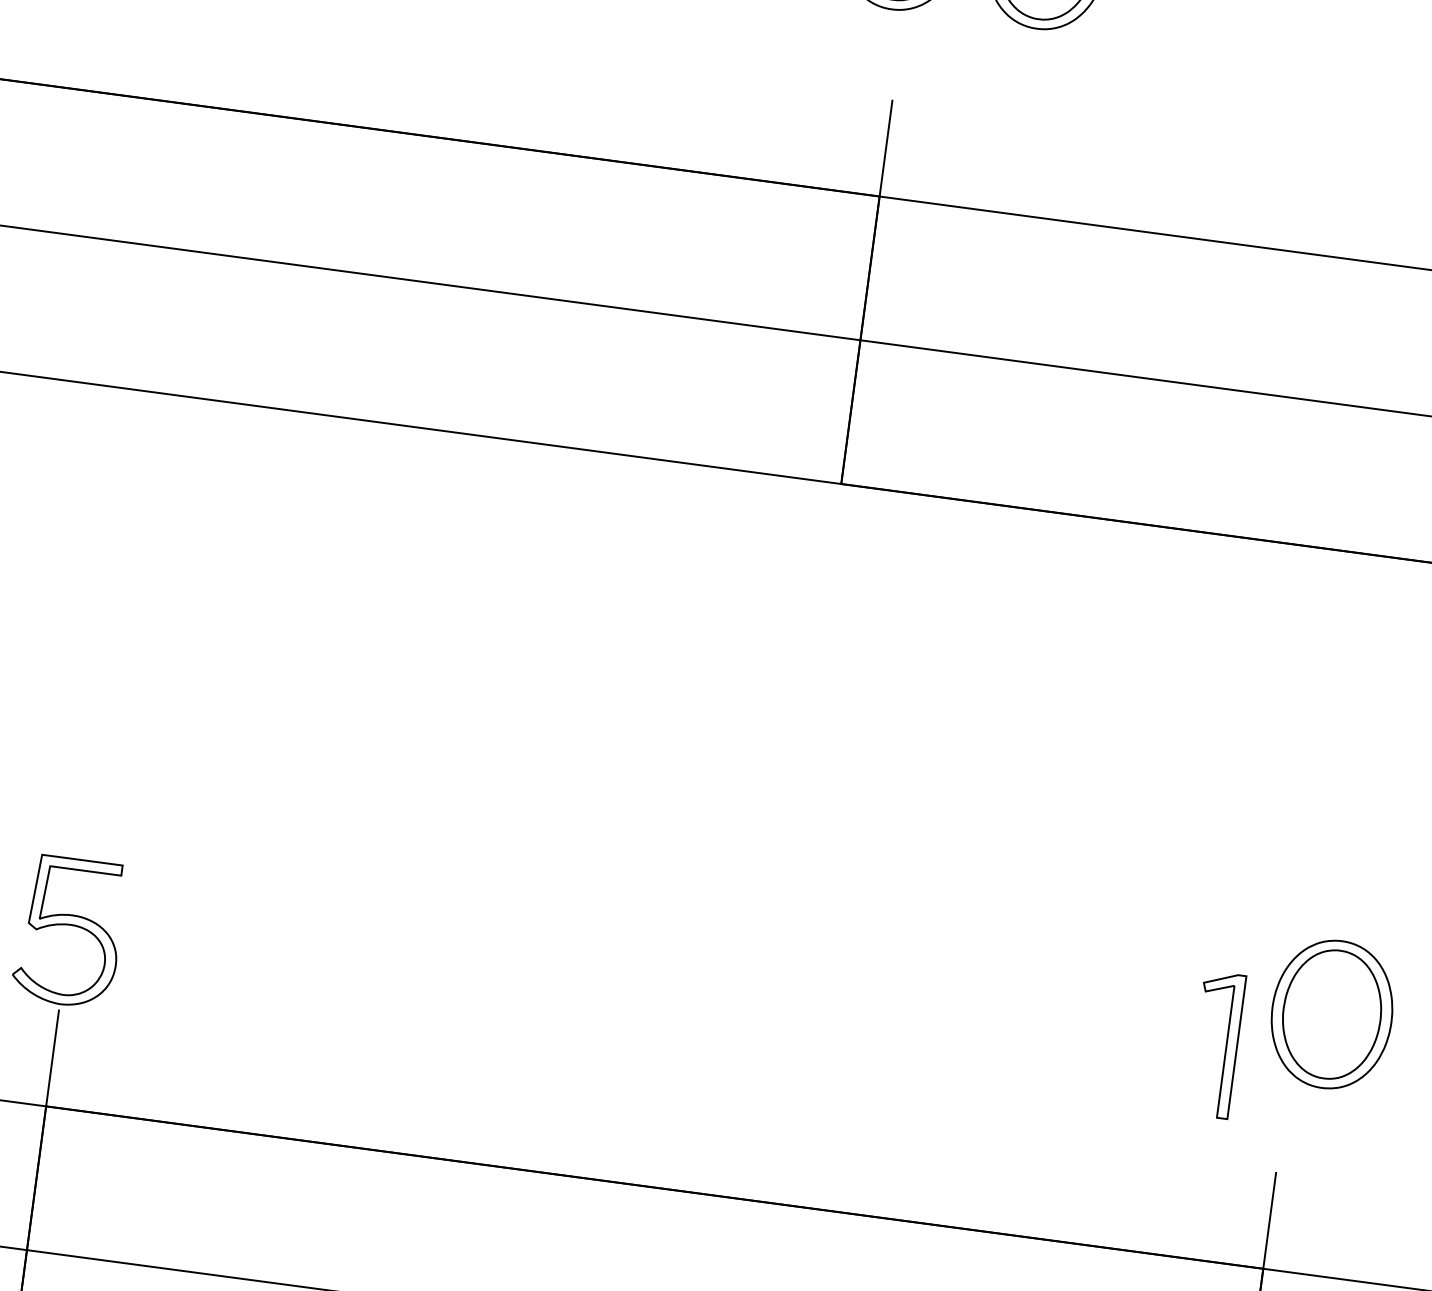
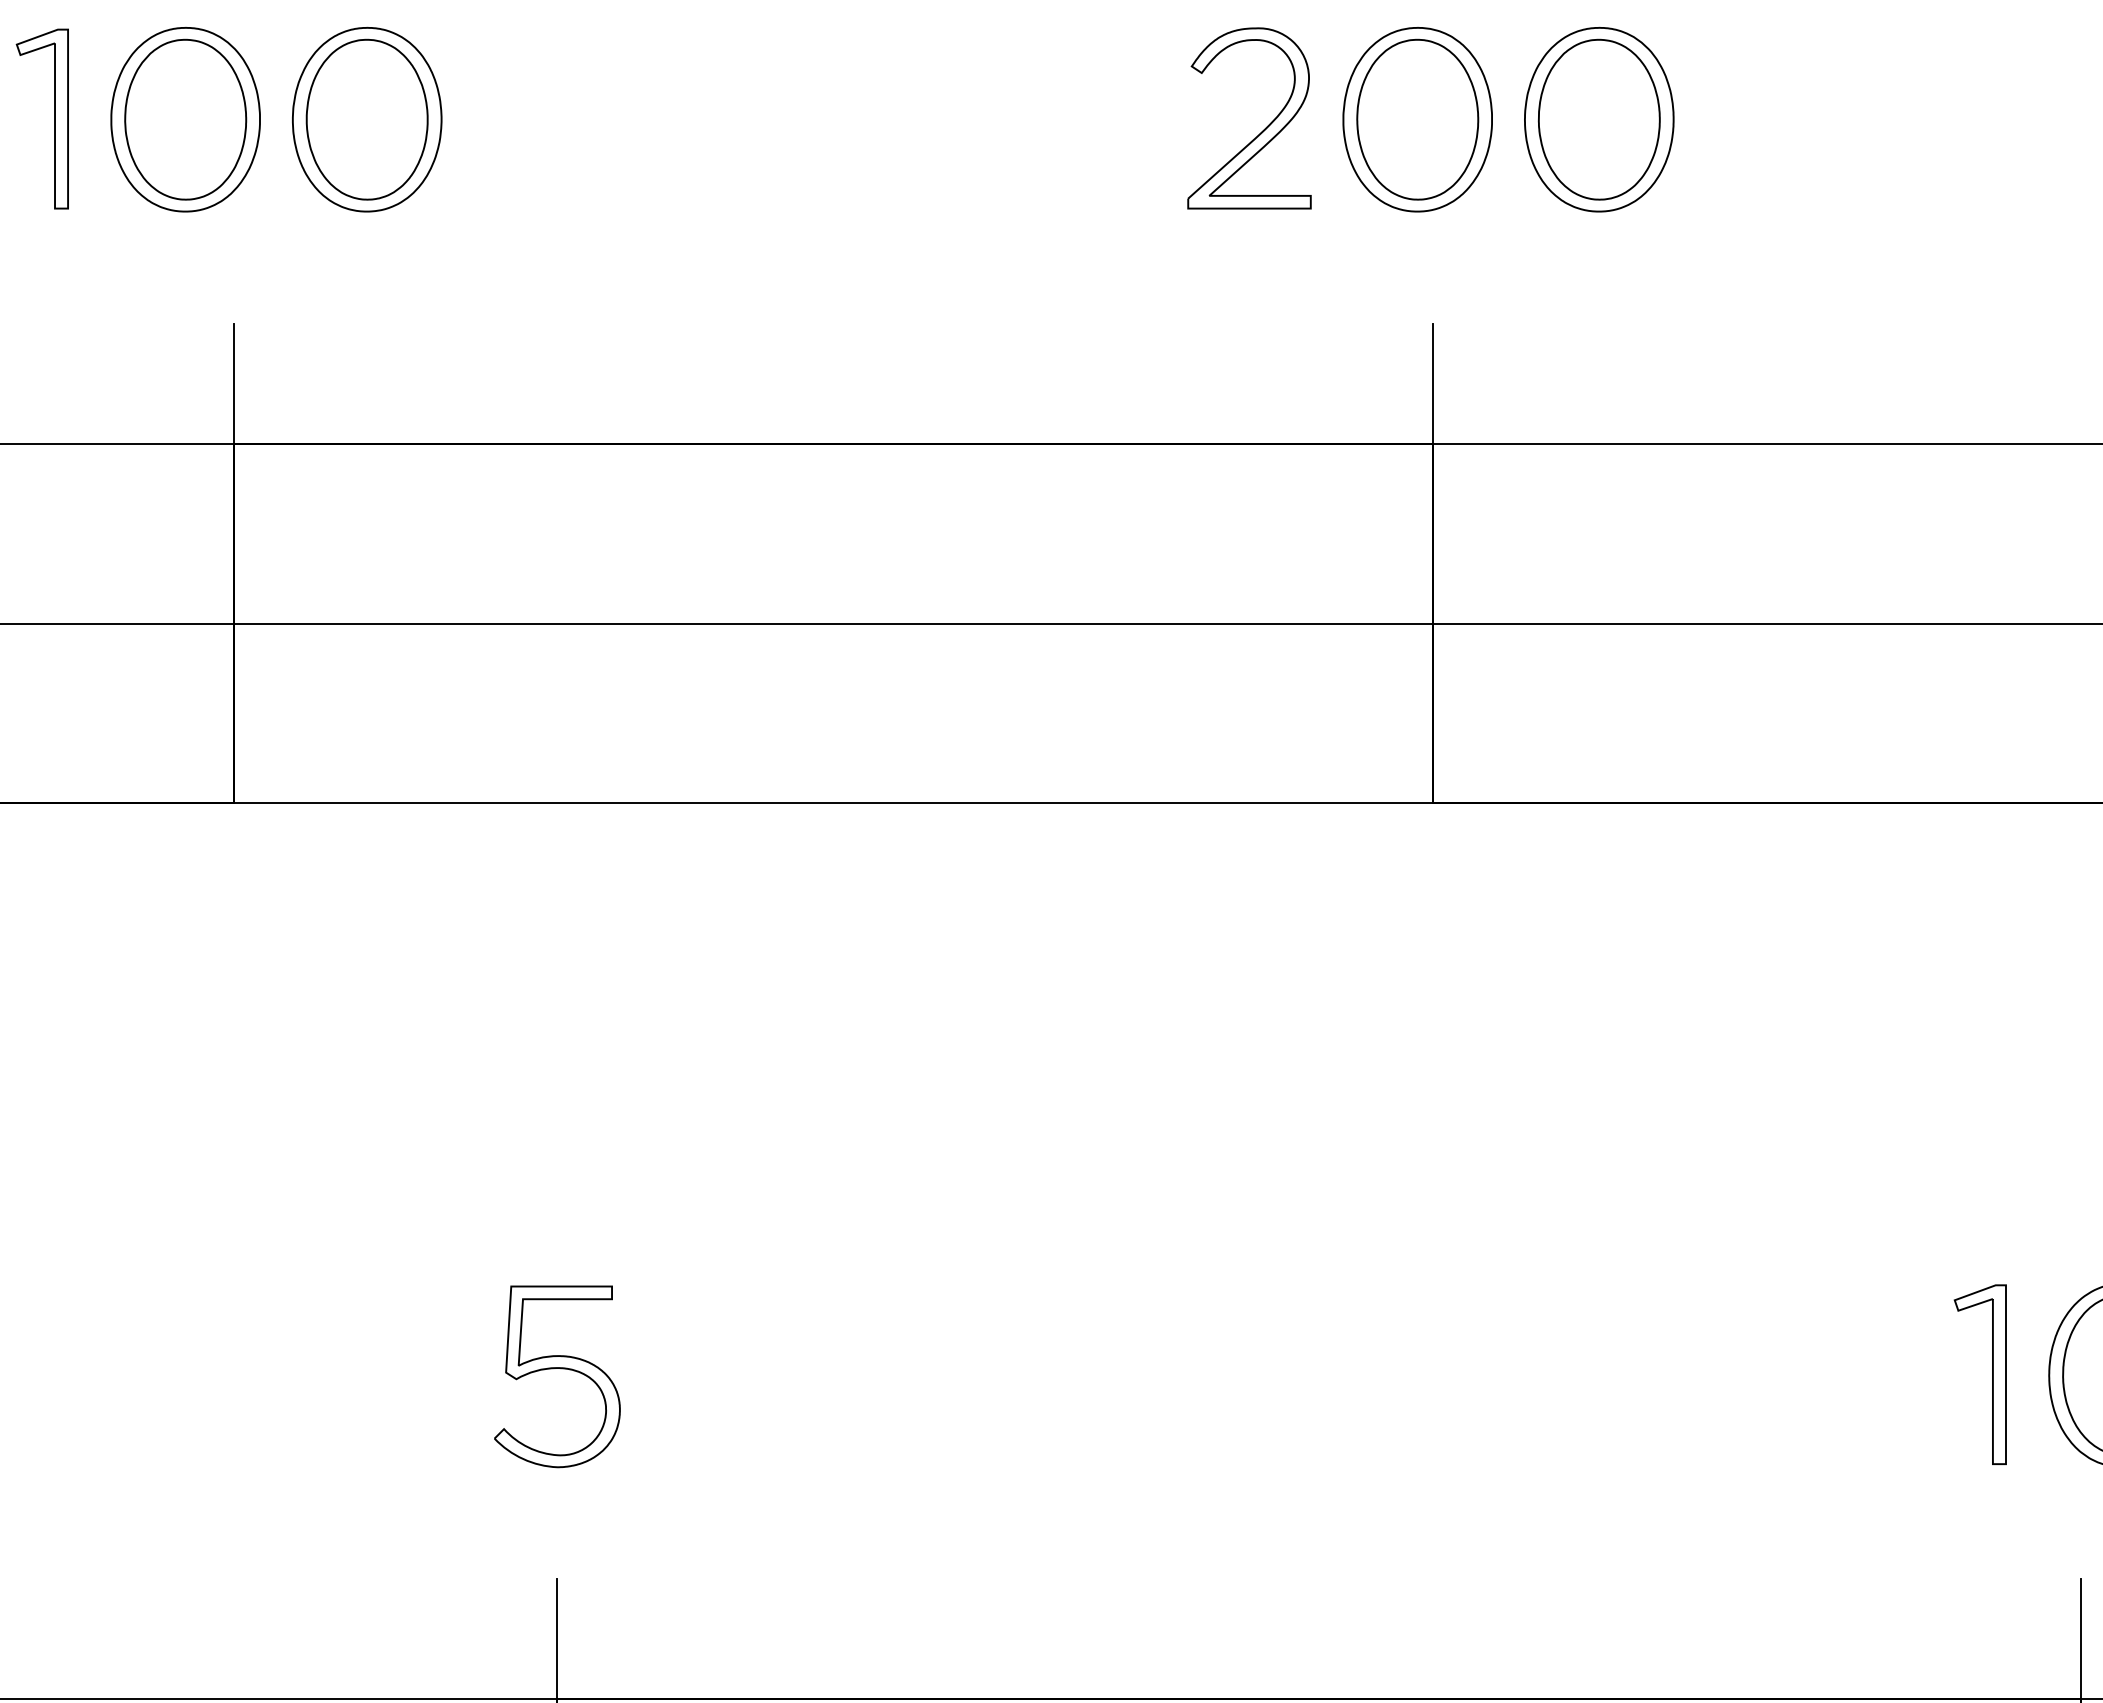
part: (70, 925) -> (557, 1368), moved
part: (1226, 1046) -> (1992, 1374), moved

